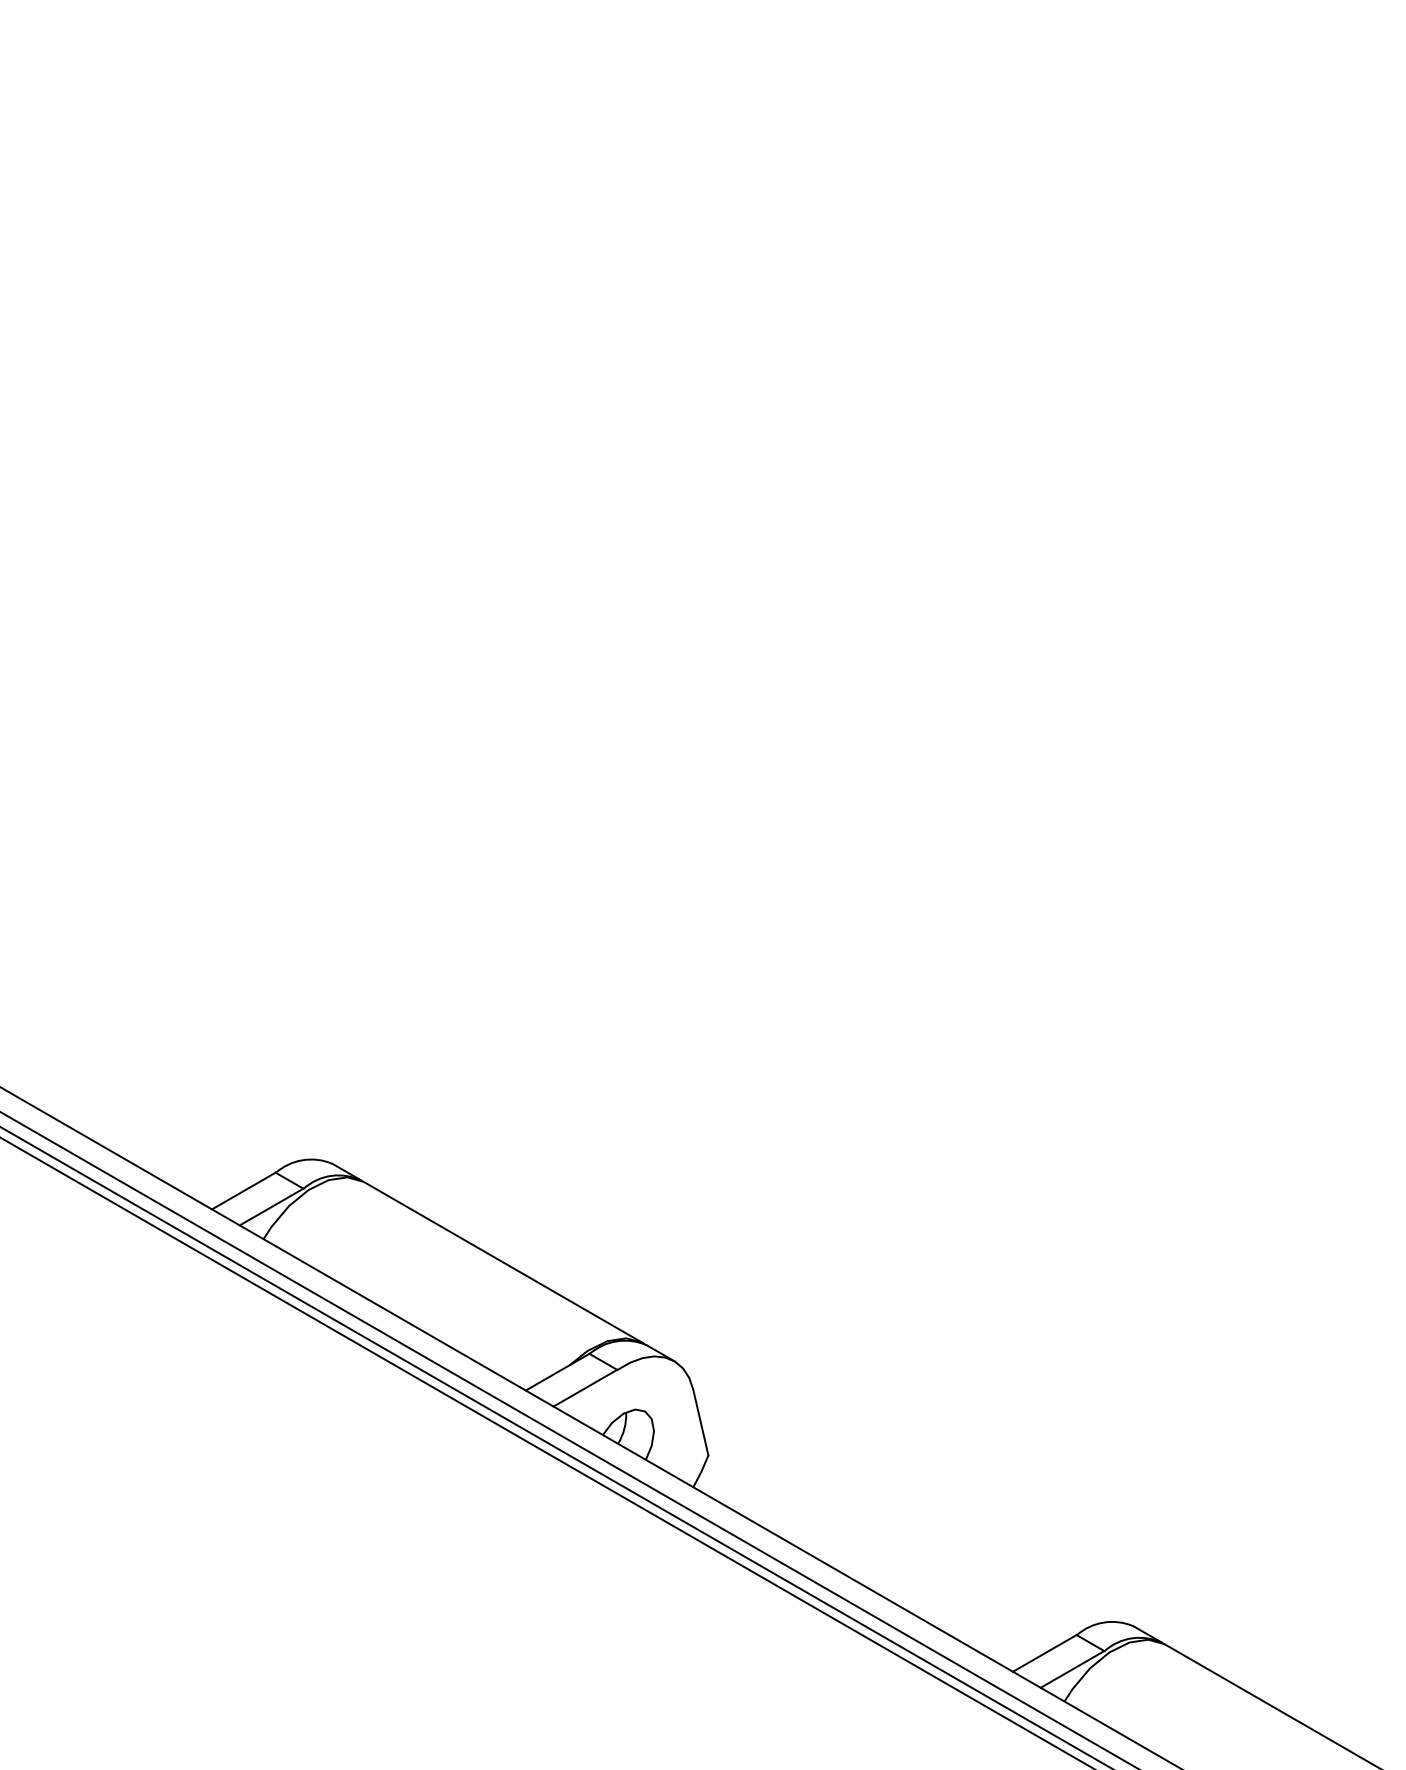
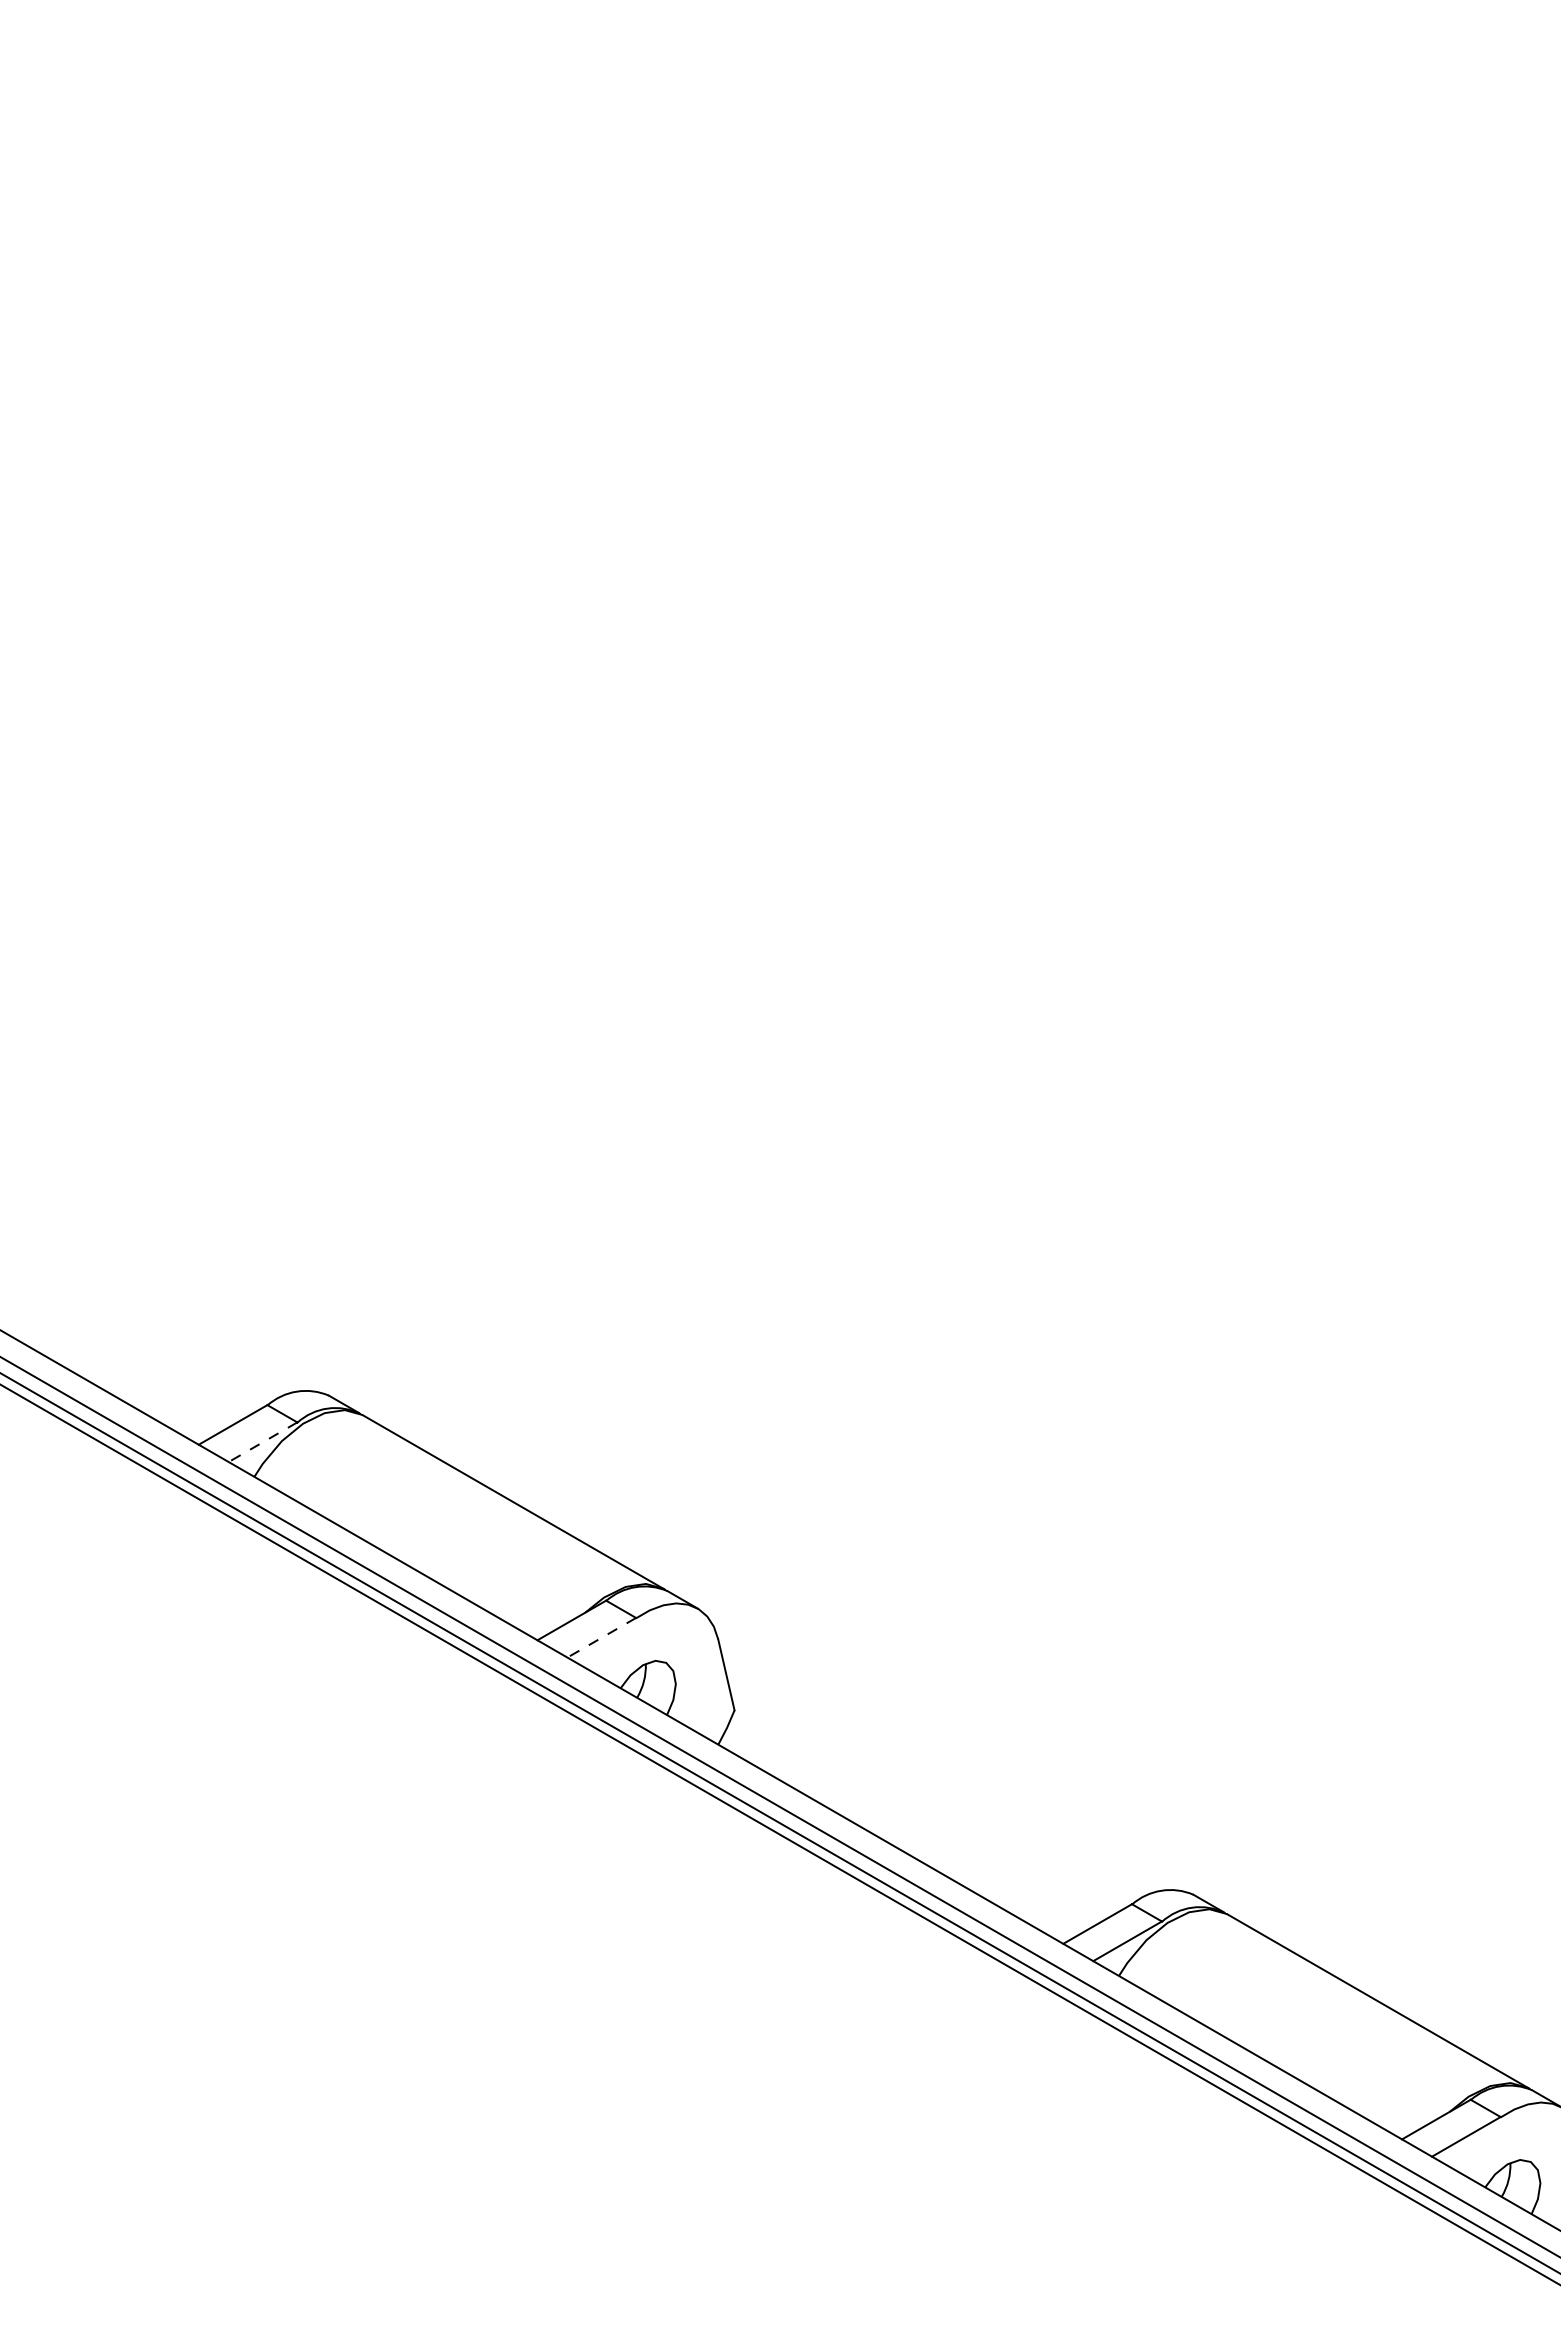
line: (272, 1207) -> (263, 1442), solid -> dashed
line: (585, 1387) -> (601, 1637), solid -> dashed

